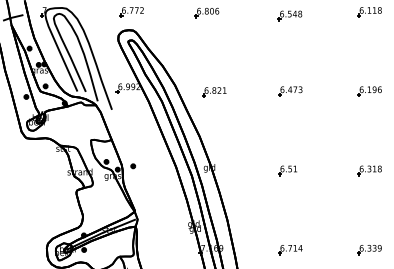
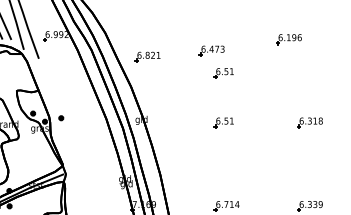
part: (290, 91) -> (212, 51), moved
part: (369, 91) -> (288, 39), moved
part: (214, 92) -> (147, 57), moved
part: (287, 123) -> (223, 73), added

